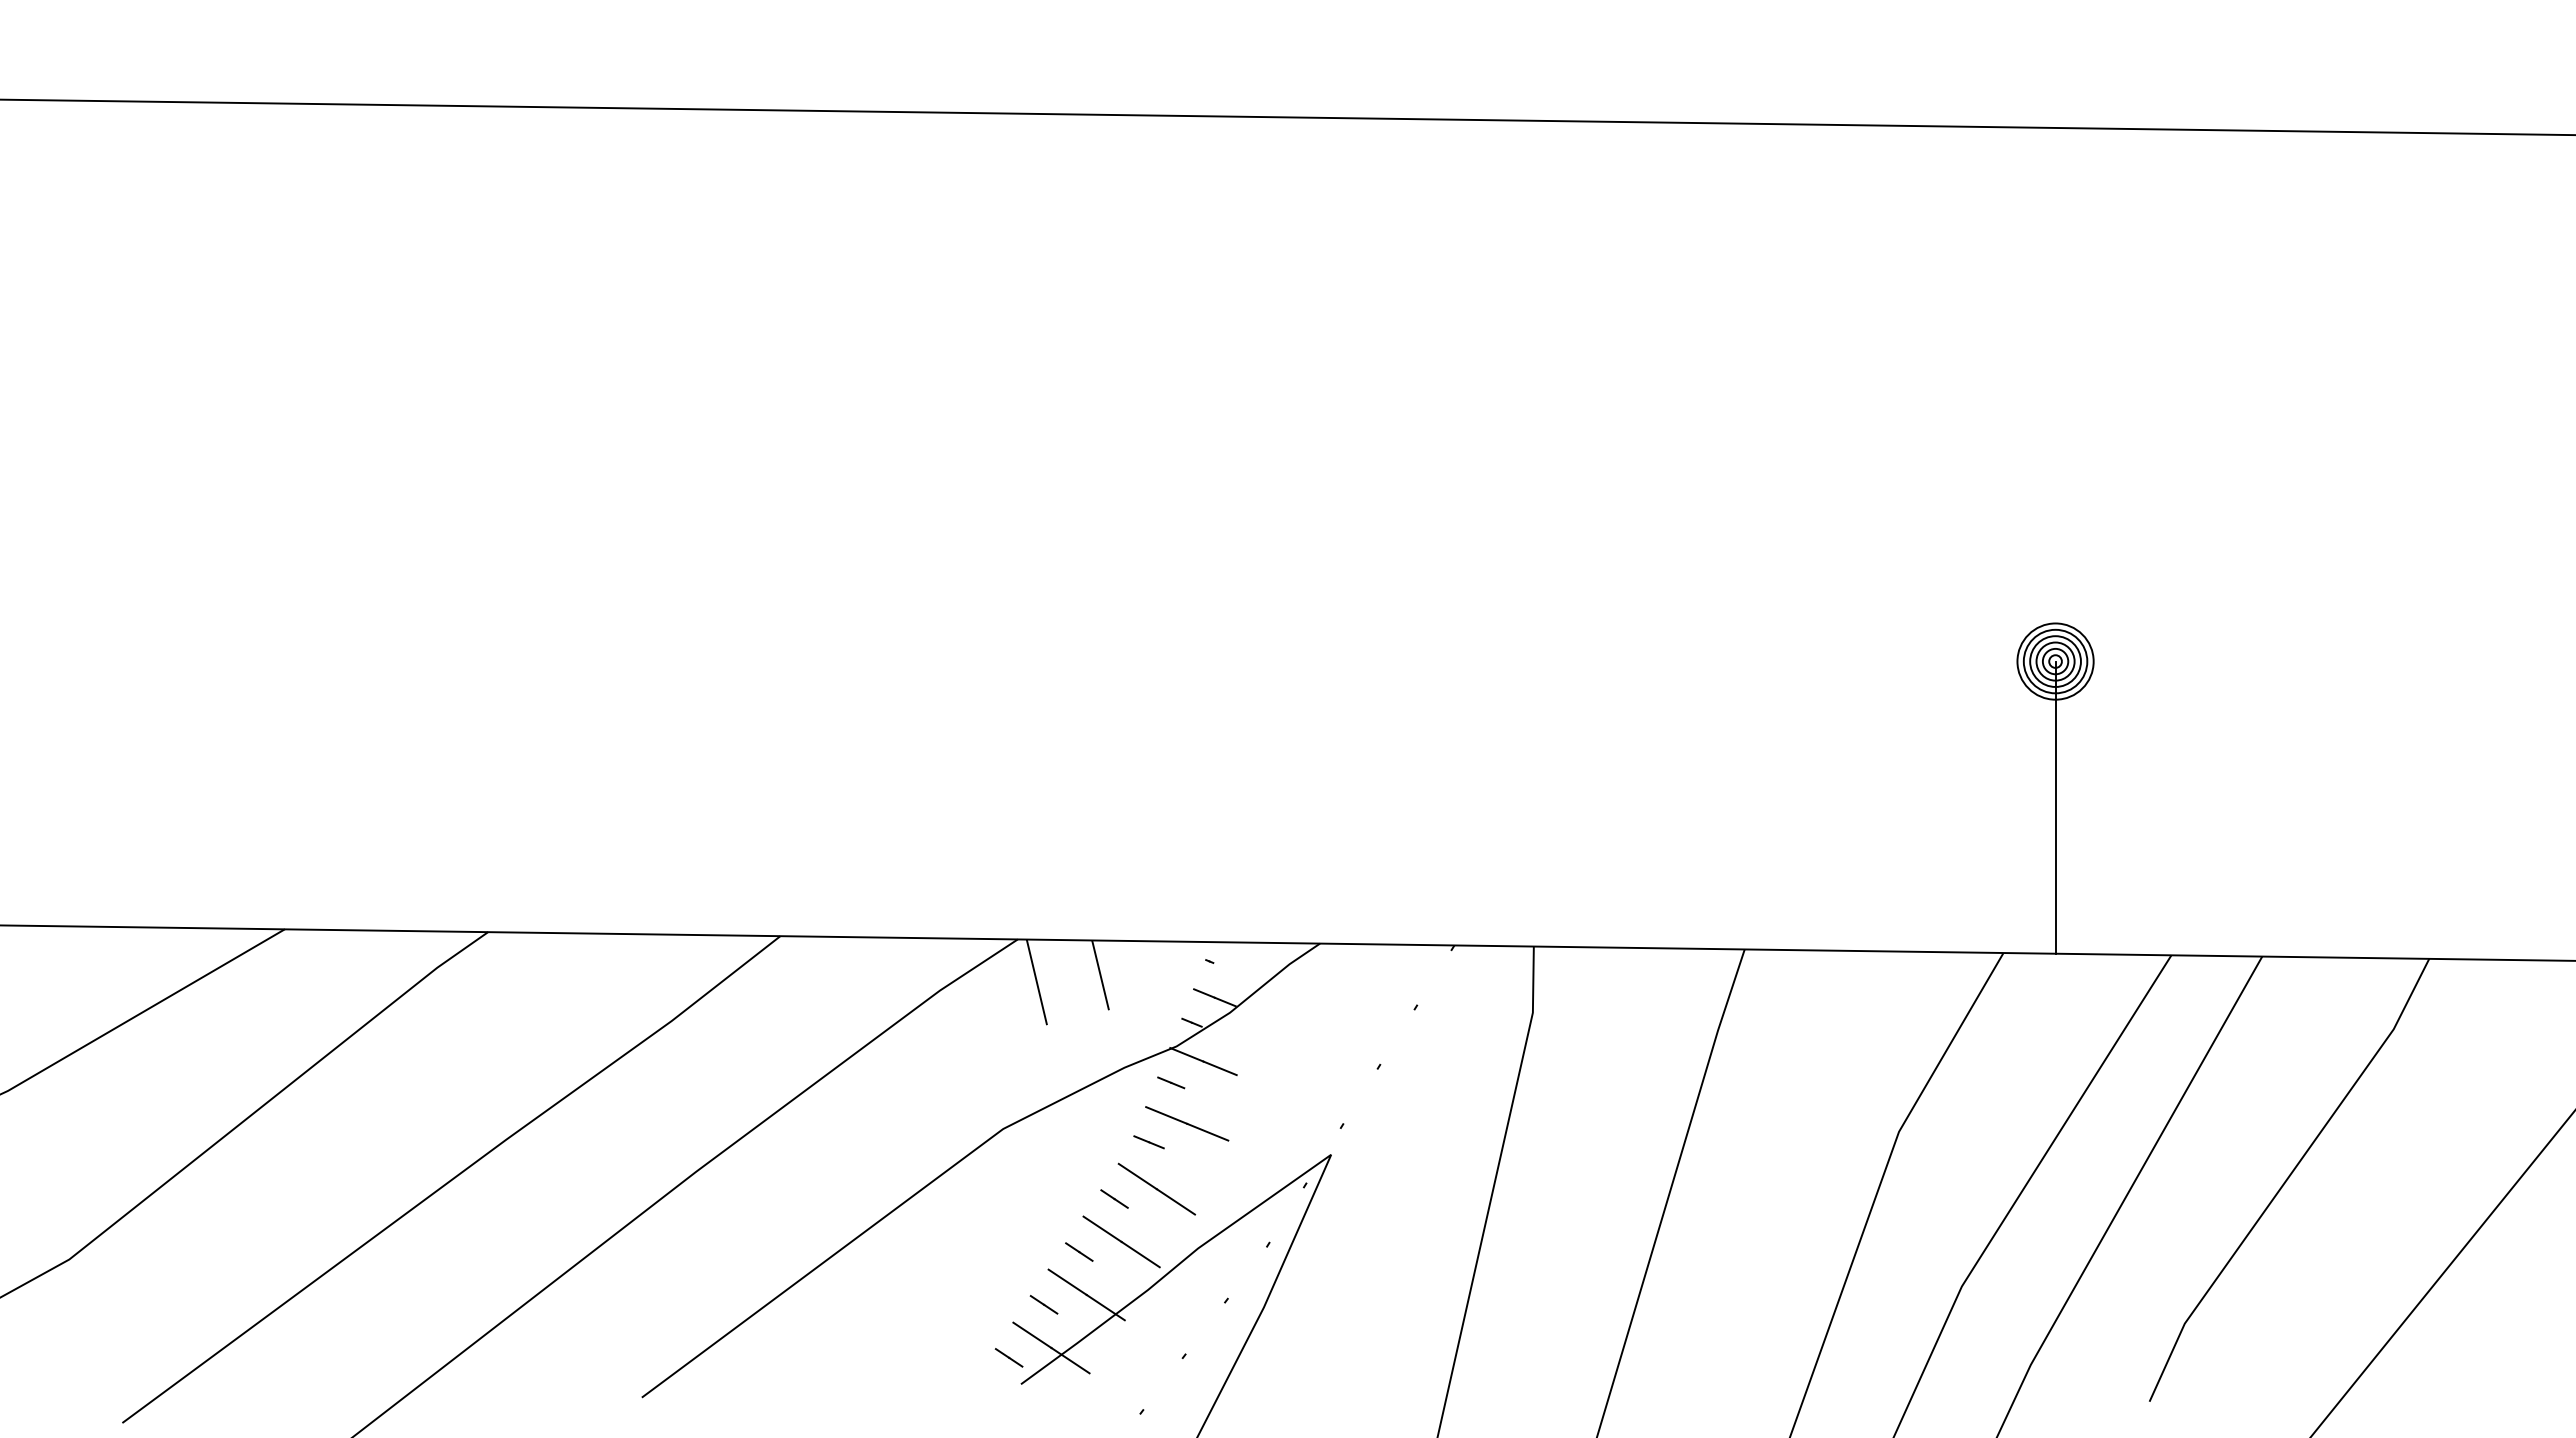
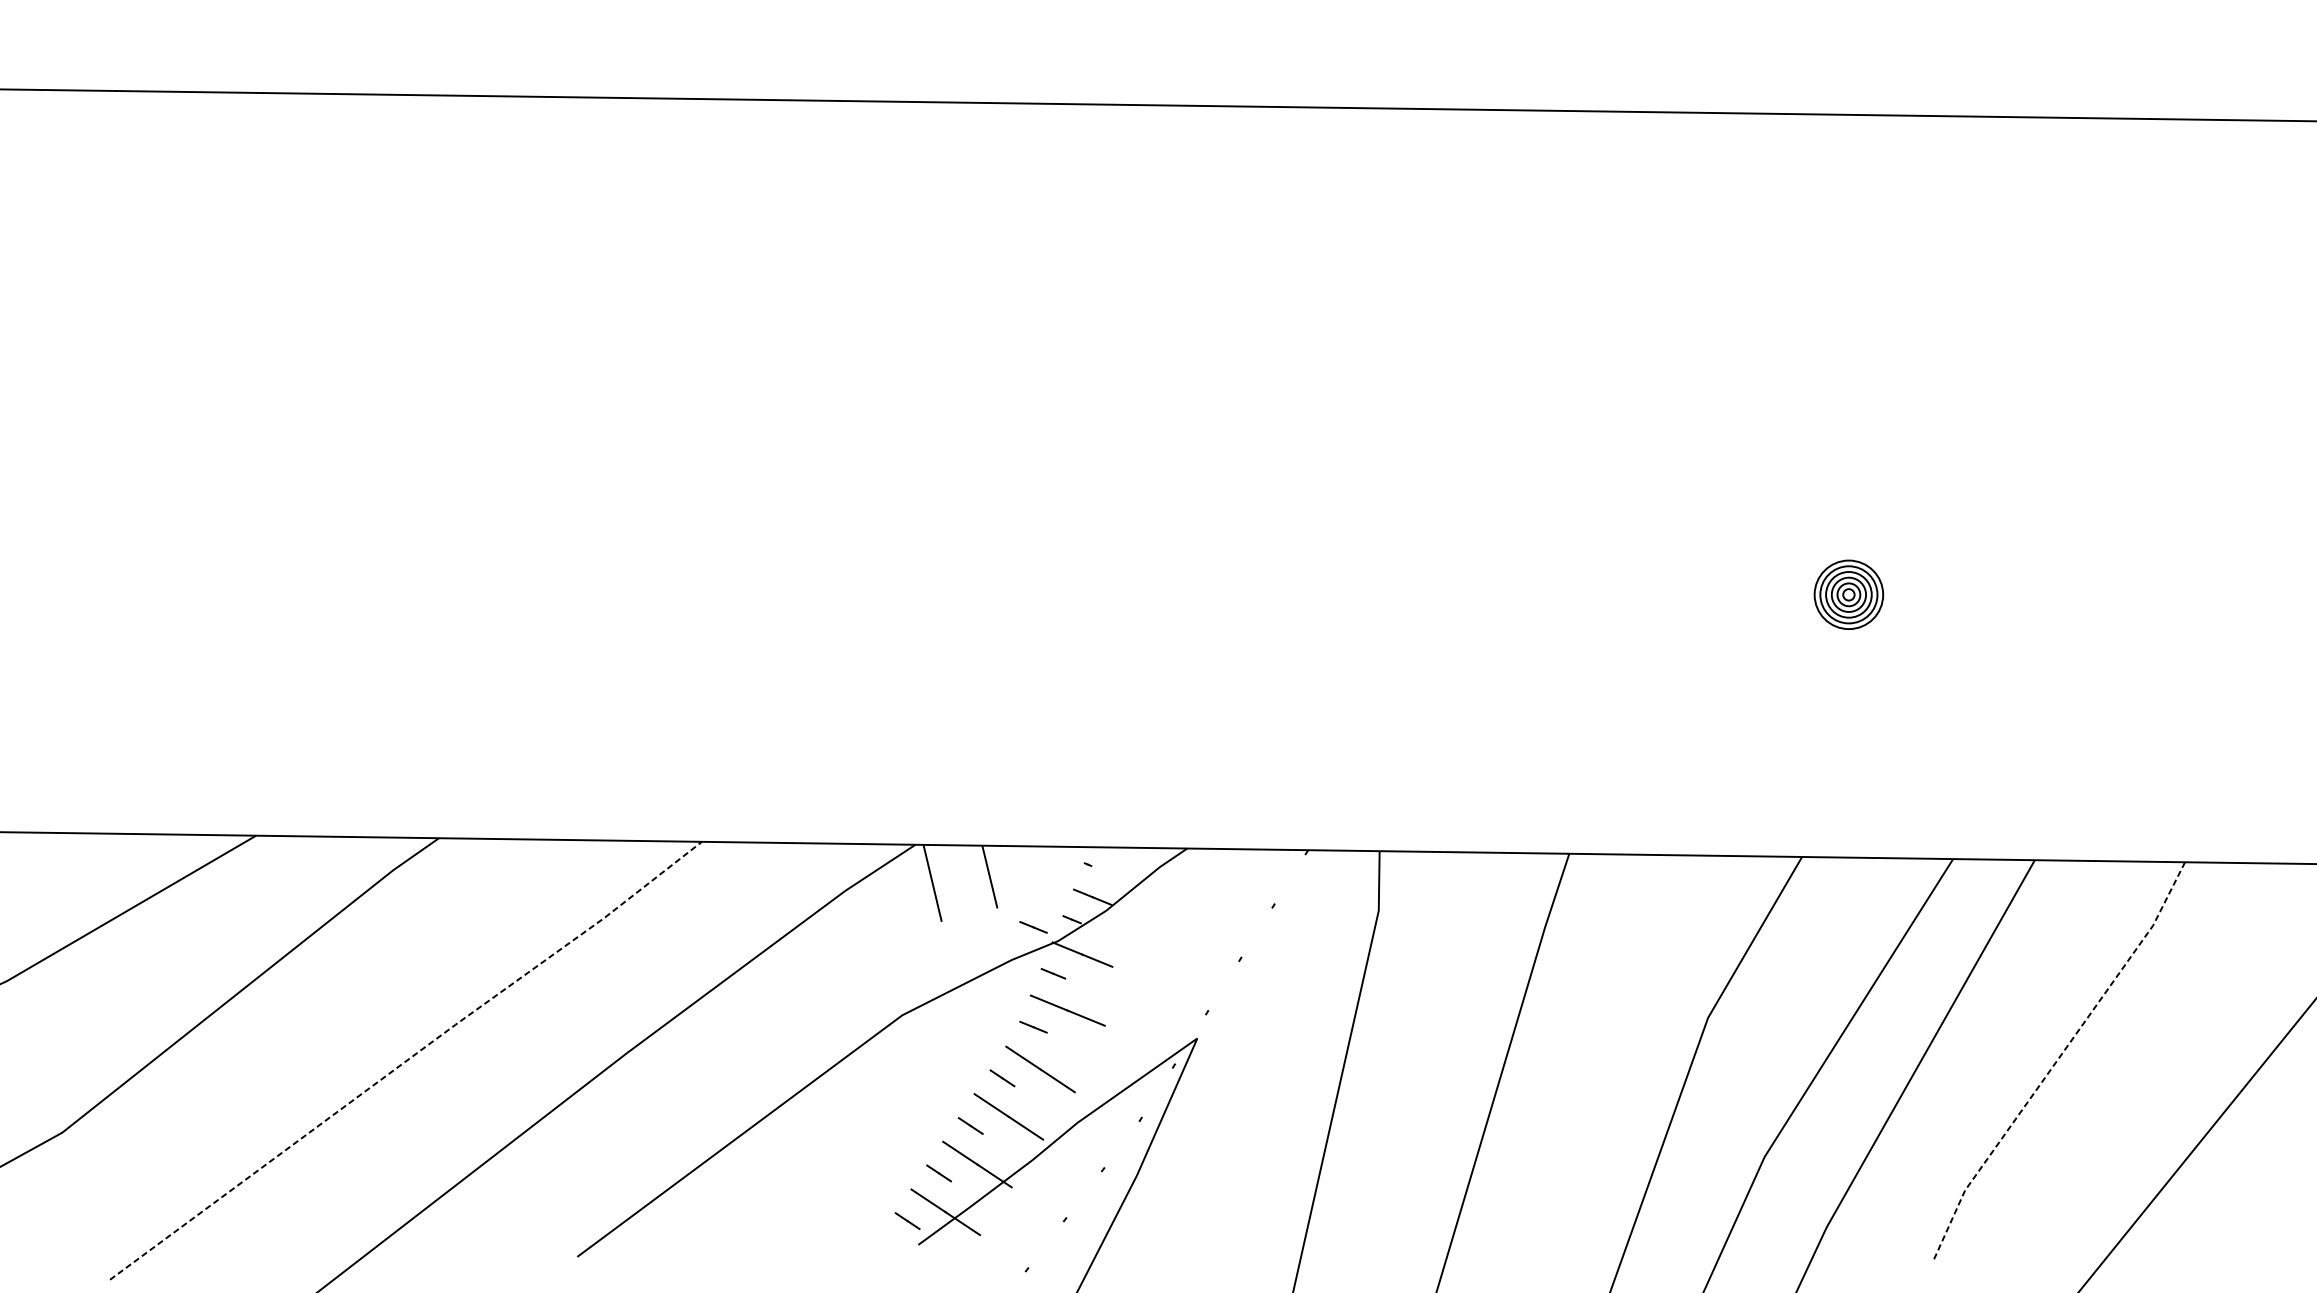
line: (2055, 807) -> (1848, 726), removed
line: (1148, 1031) -> (1033, 927), added
line: (452, 1179) -> (406, 1060), solid -> dashed
line: (2287, 1179) -> (2057, 1060), solid -> dashed

